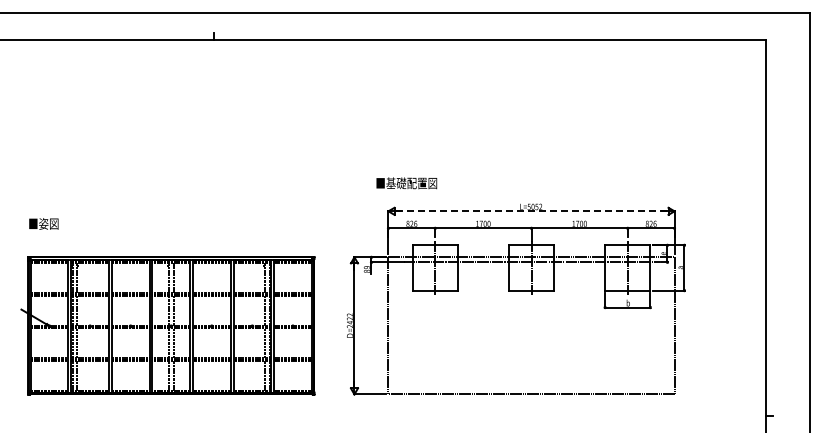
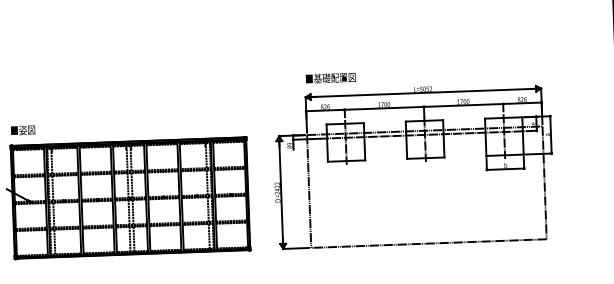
text: (406, 183) -> (330, 78), moved
line: (532, 211) -> (424, 93), dashed -> solid
text: (43, 223) -> (22, 130), moved

